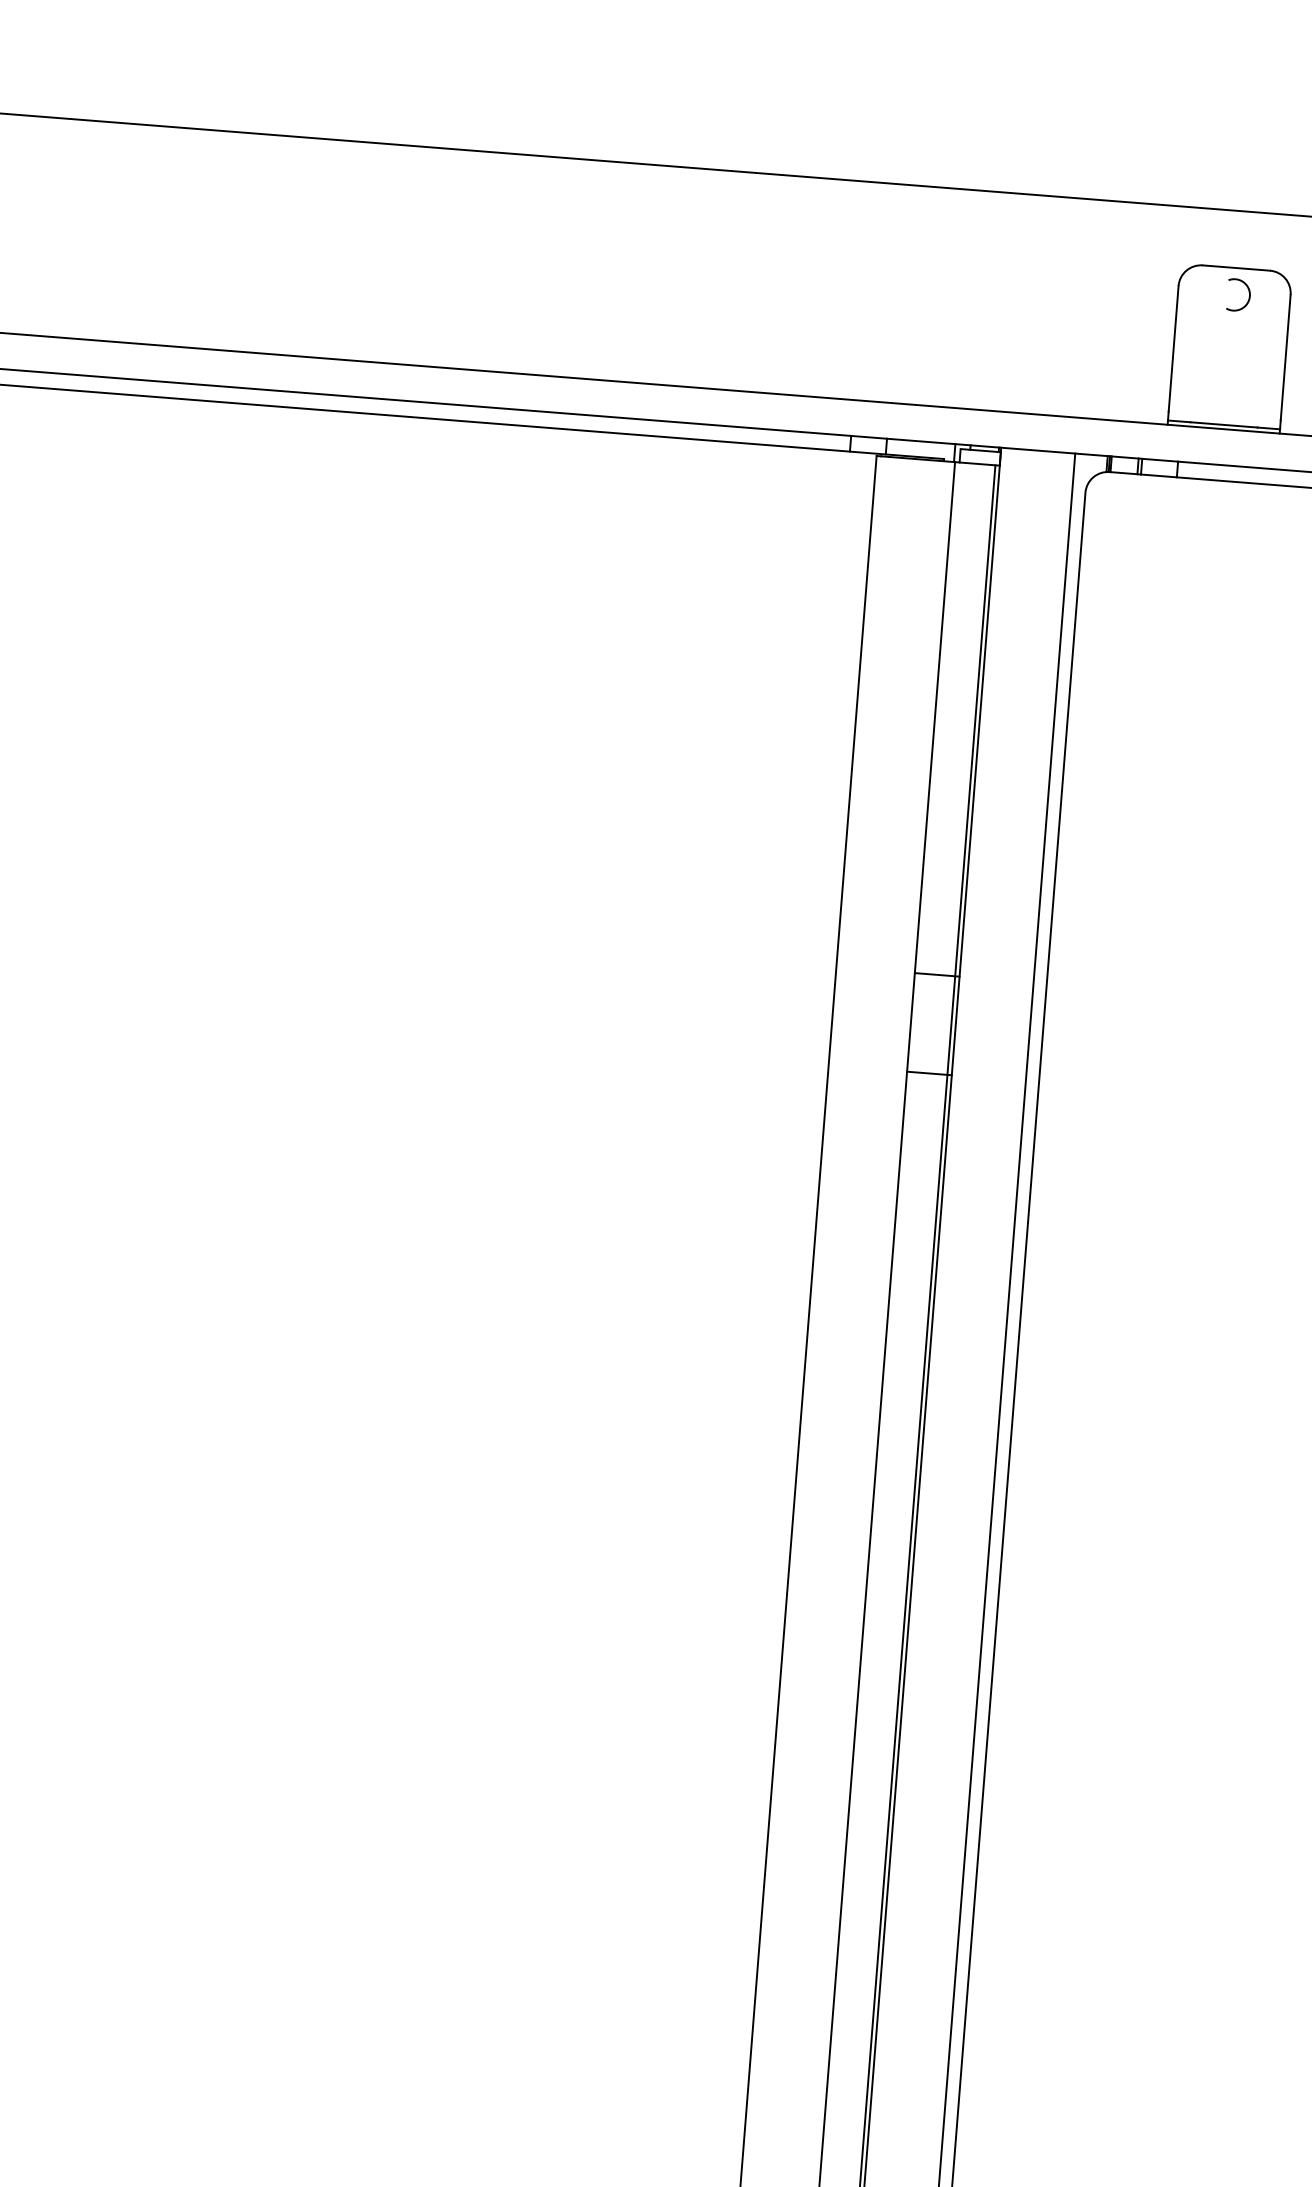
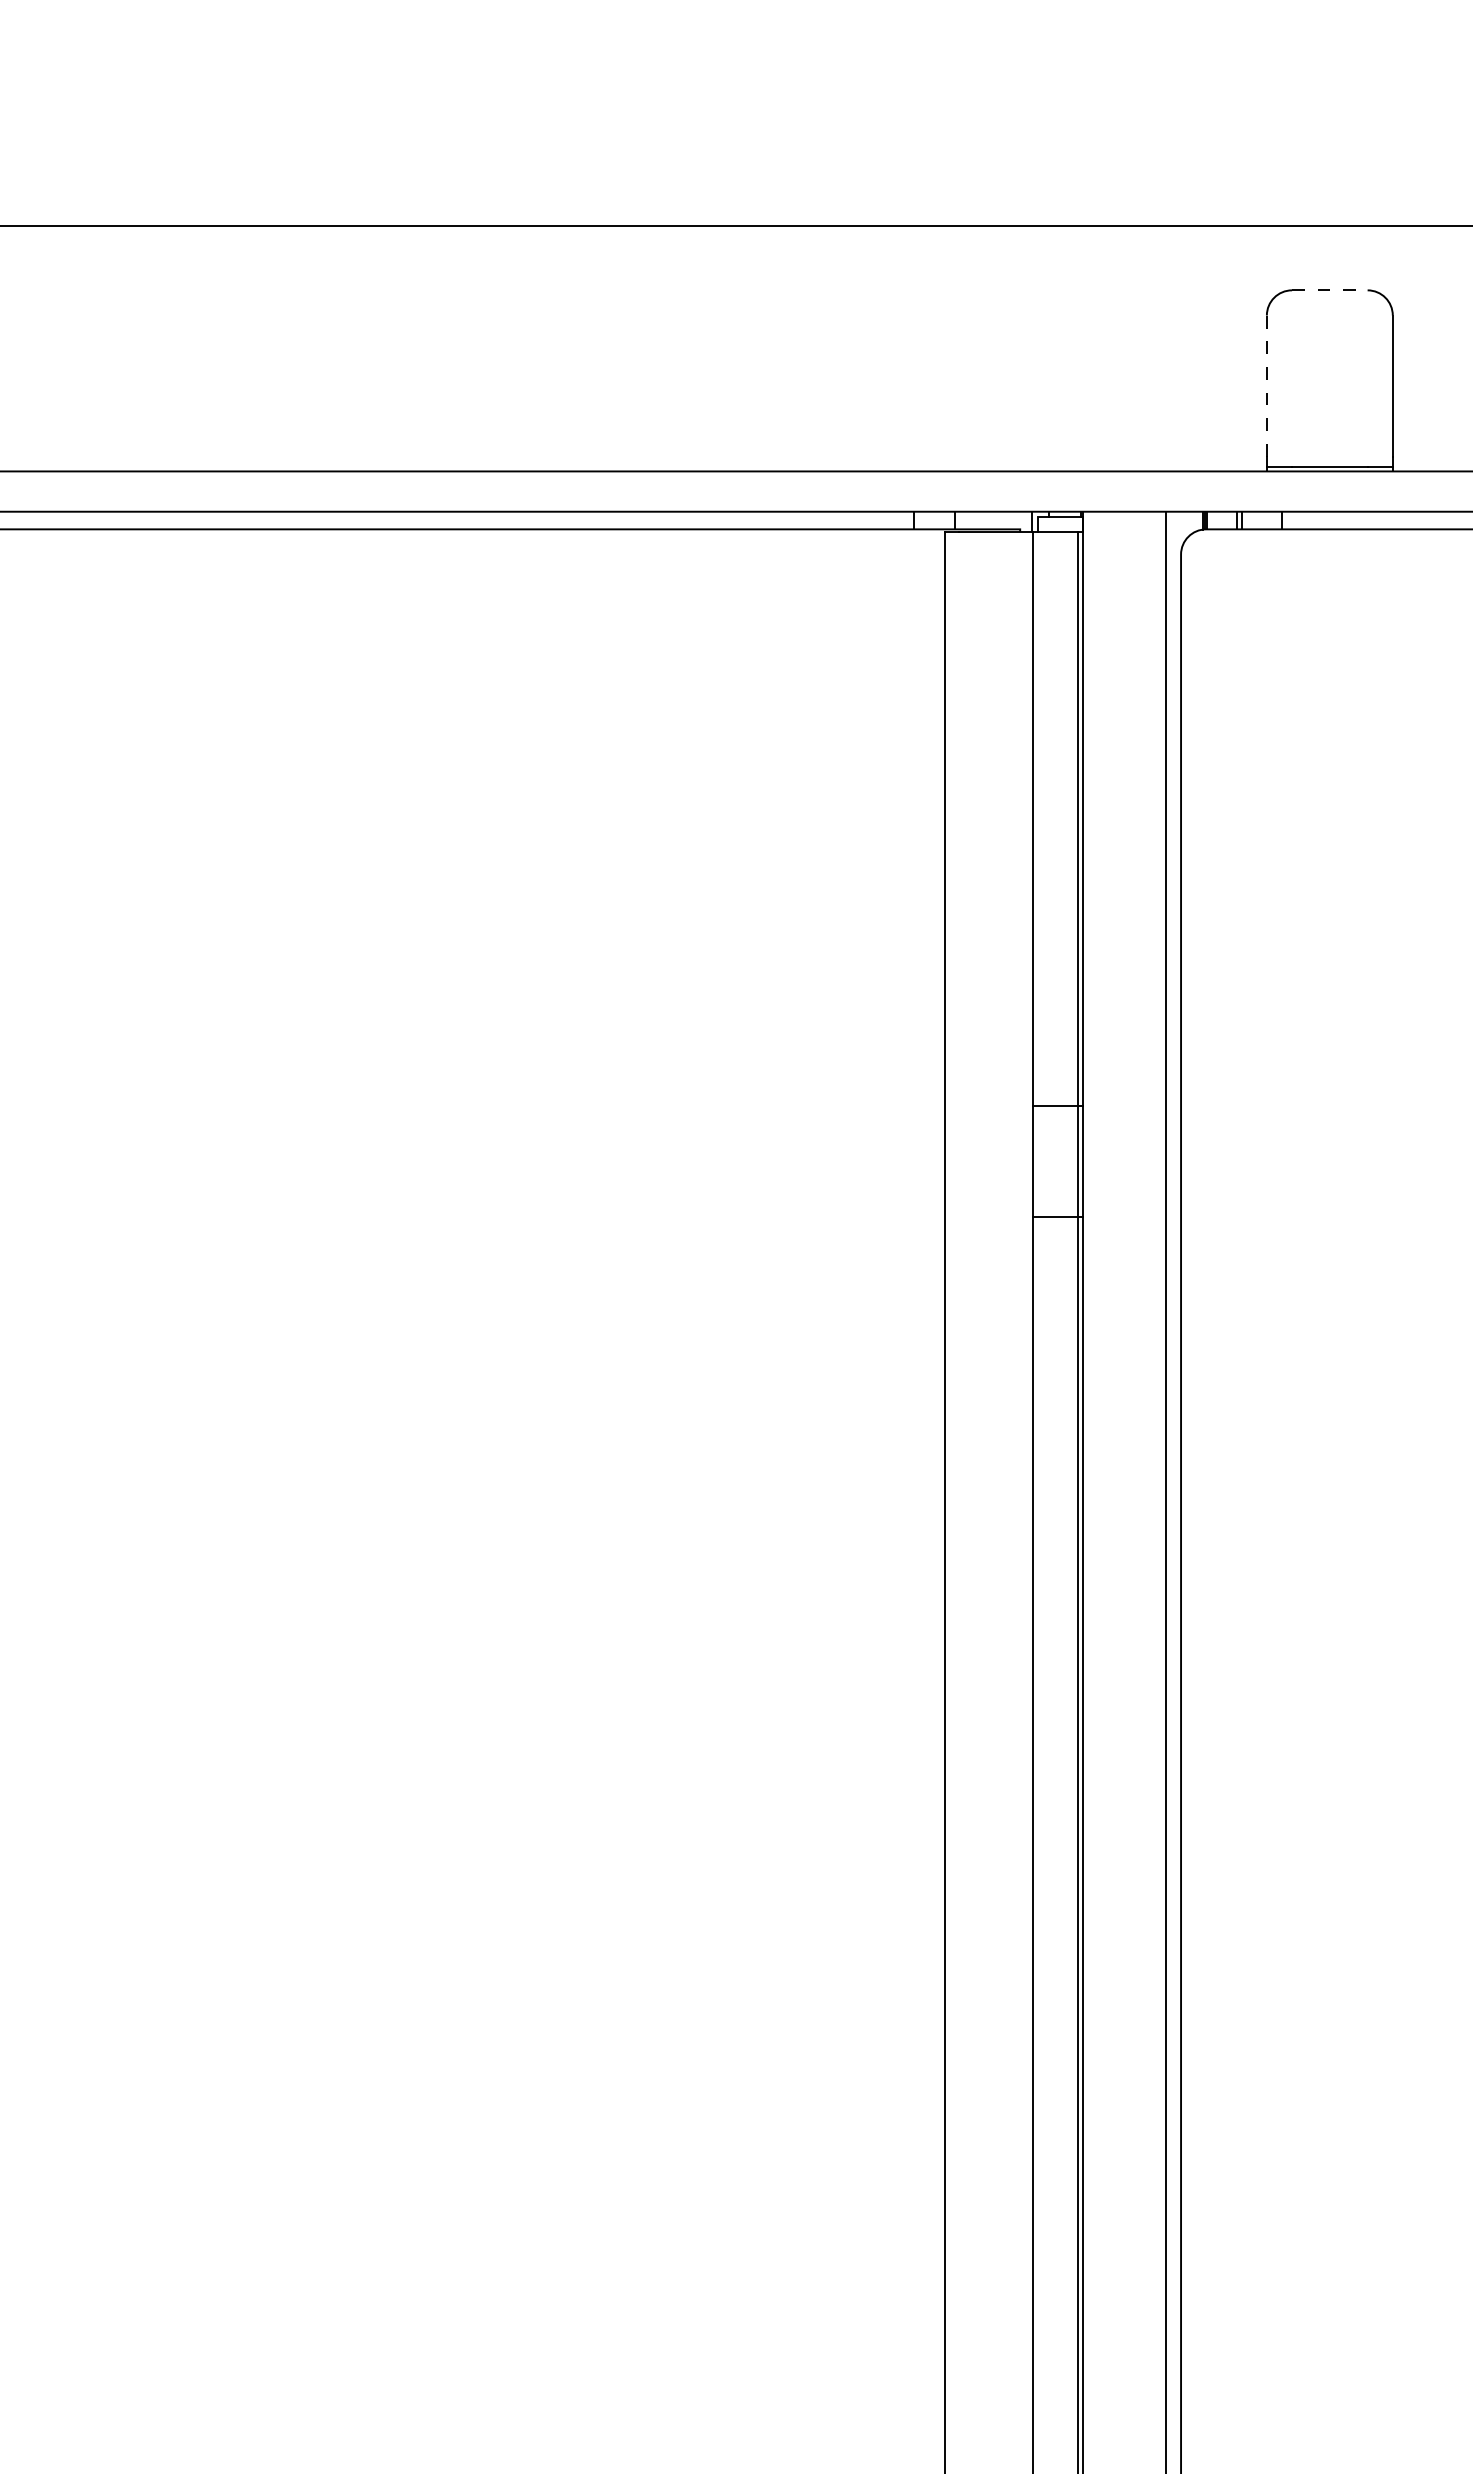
line: (1236, 268) -> (1329, 290), solid -> dashed
arc: (1249, 296) -> (1346, 320), removed
line: (1173, 349) -> (1266, 386), solid -> dashed

